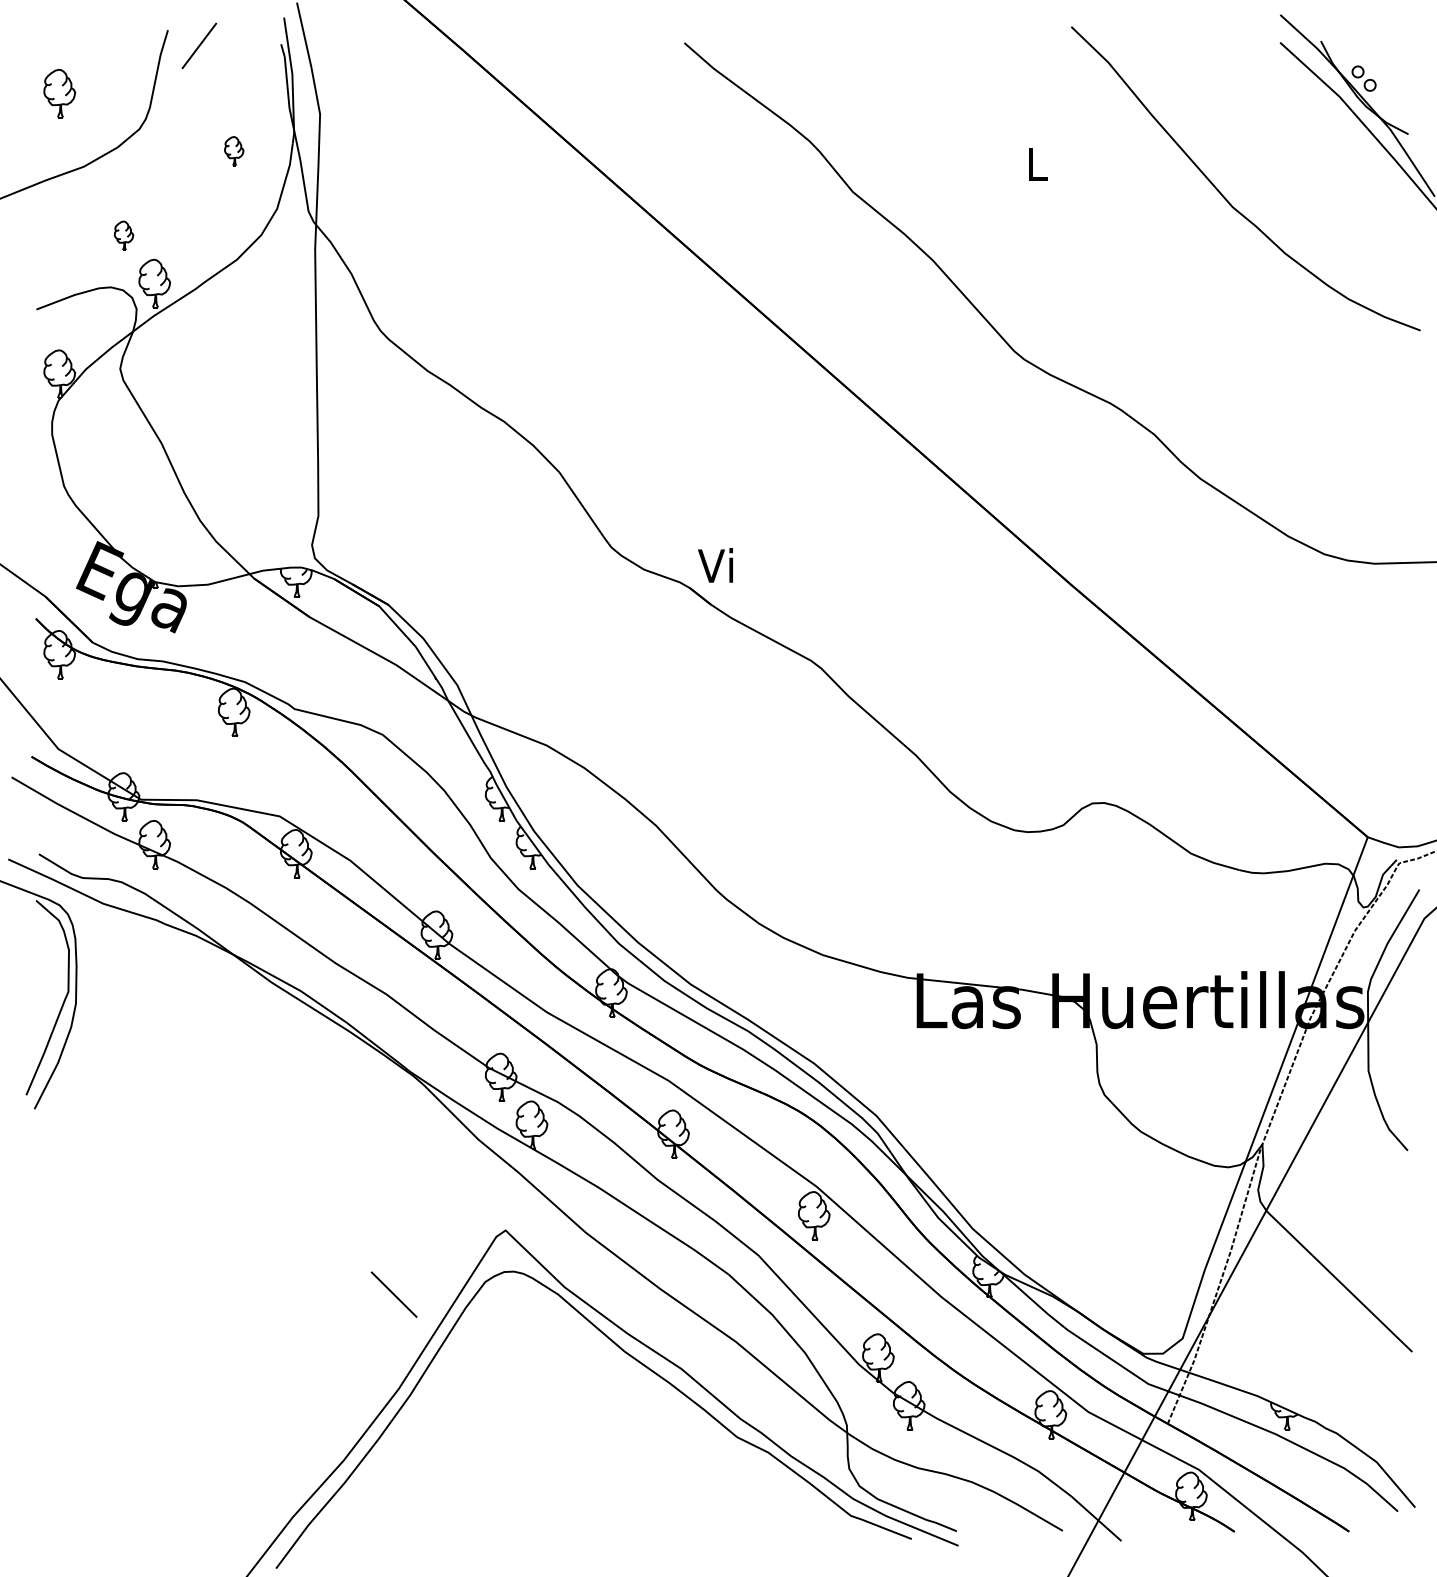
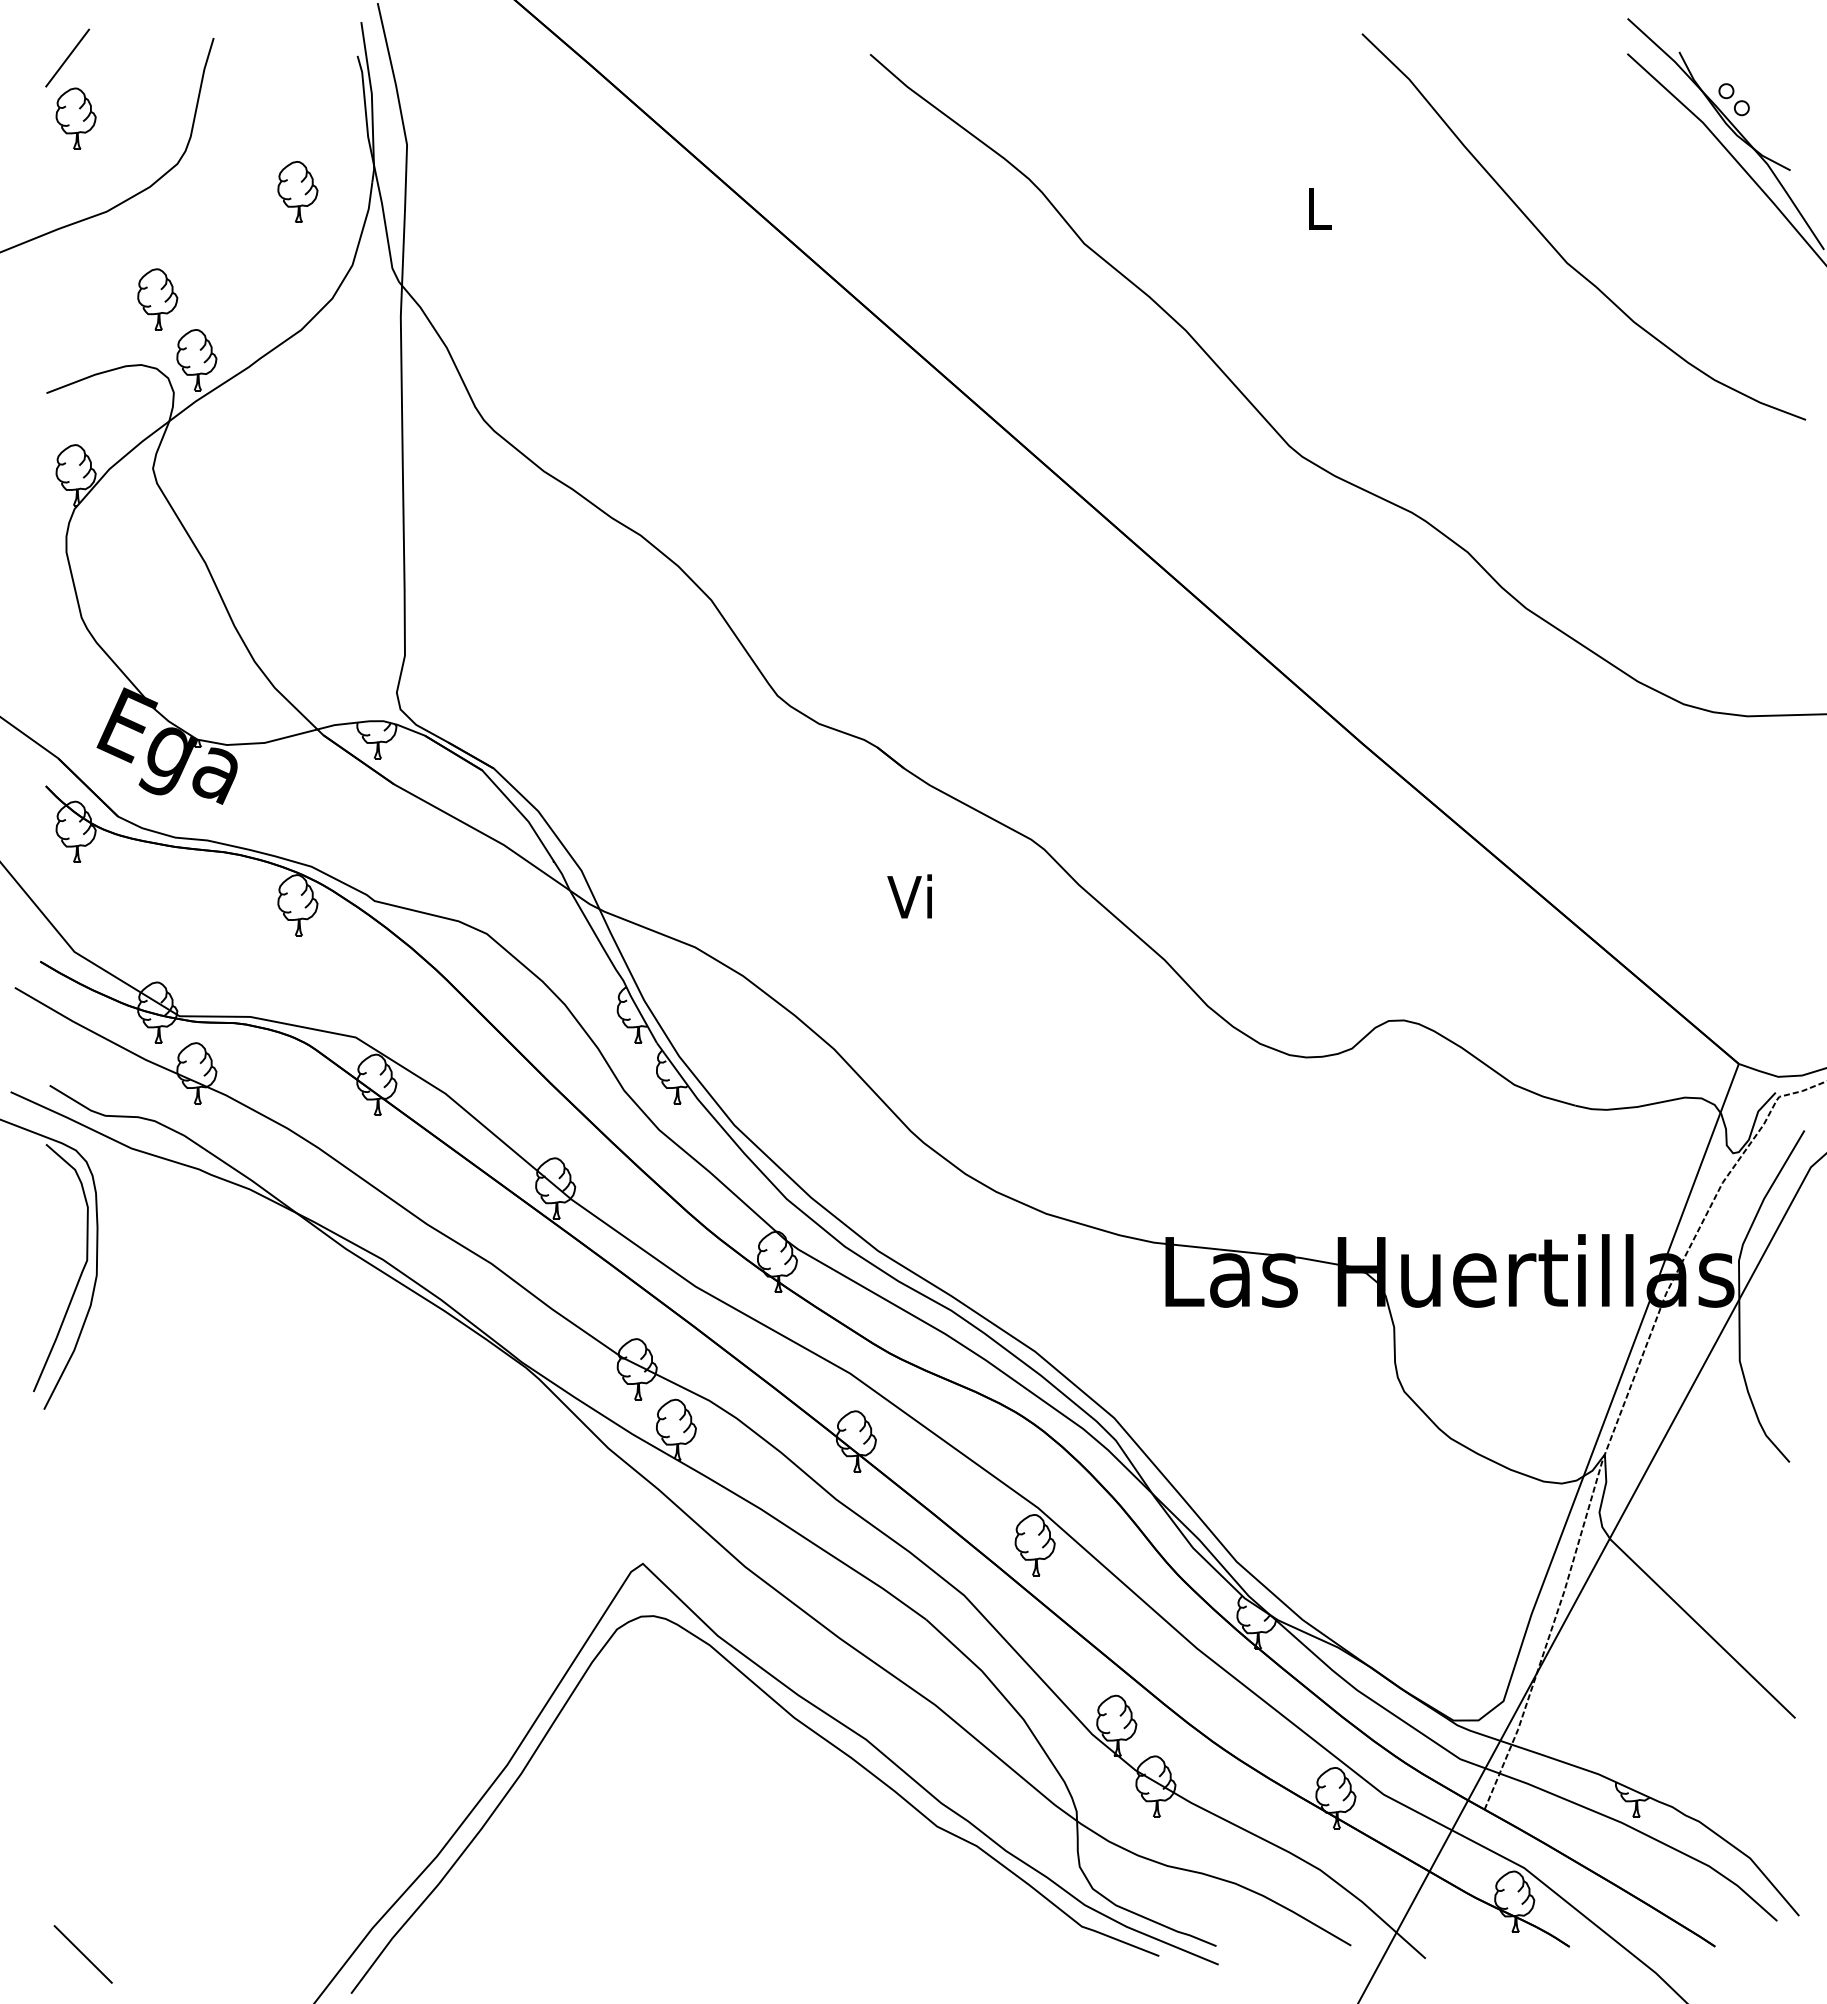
line: (199, 45) -> (67, 57), moved
part: (233, 150) -> (297, 191), size x1.67
part: (123, 235) -> (157, 299), size x1.67
text: (715, 565) -> (909, 896), moved
line: (393, 1294) -> (82, 1954), moved

